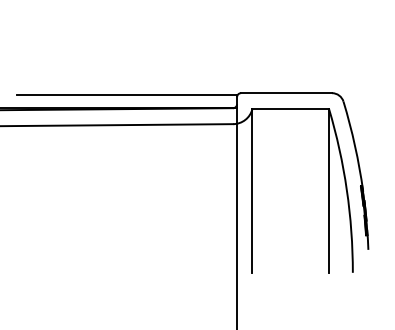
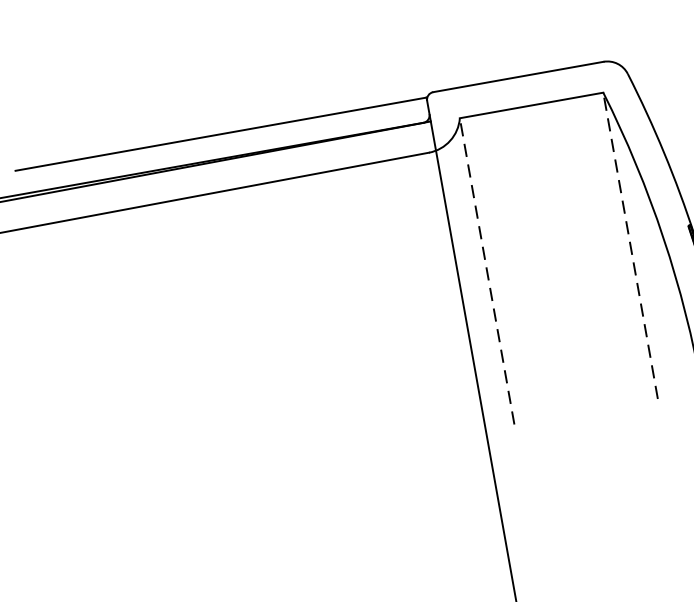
line: (252, 190) -> (487, 270), solid -> dashed
line: (329, 190) -> (631, 244), solid -> dashed

